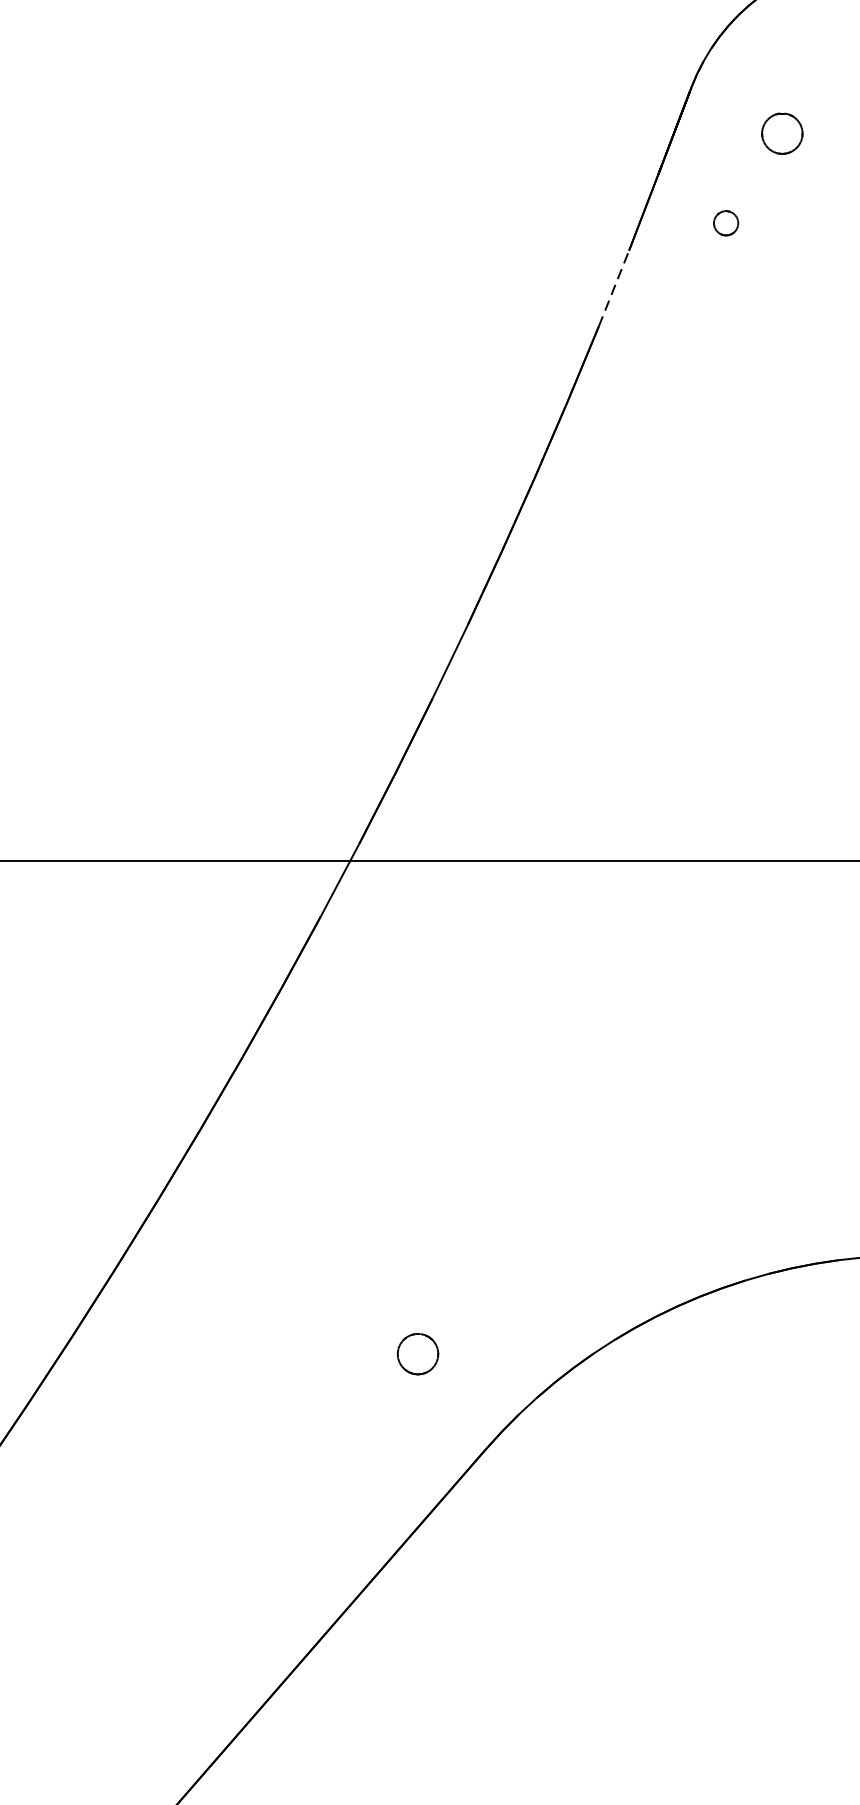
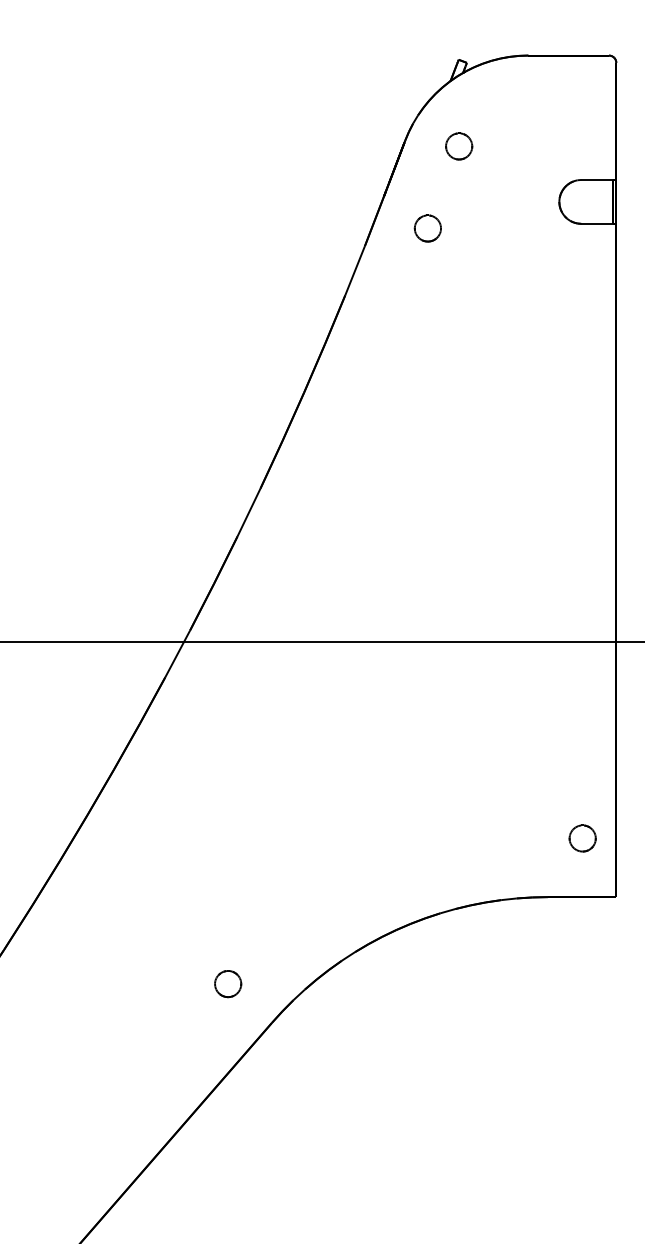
part: (782, 133) -> (459, 146), moved
part: (725, 223) -> (427, 228), size x1.67
line: (614, 288) -> (355, 270), dashed -> solid
part: (418, 1354) -> (228, 984), moved

